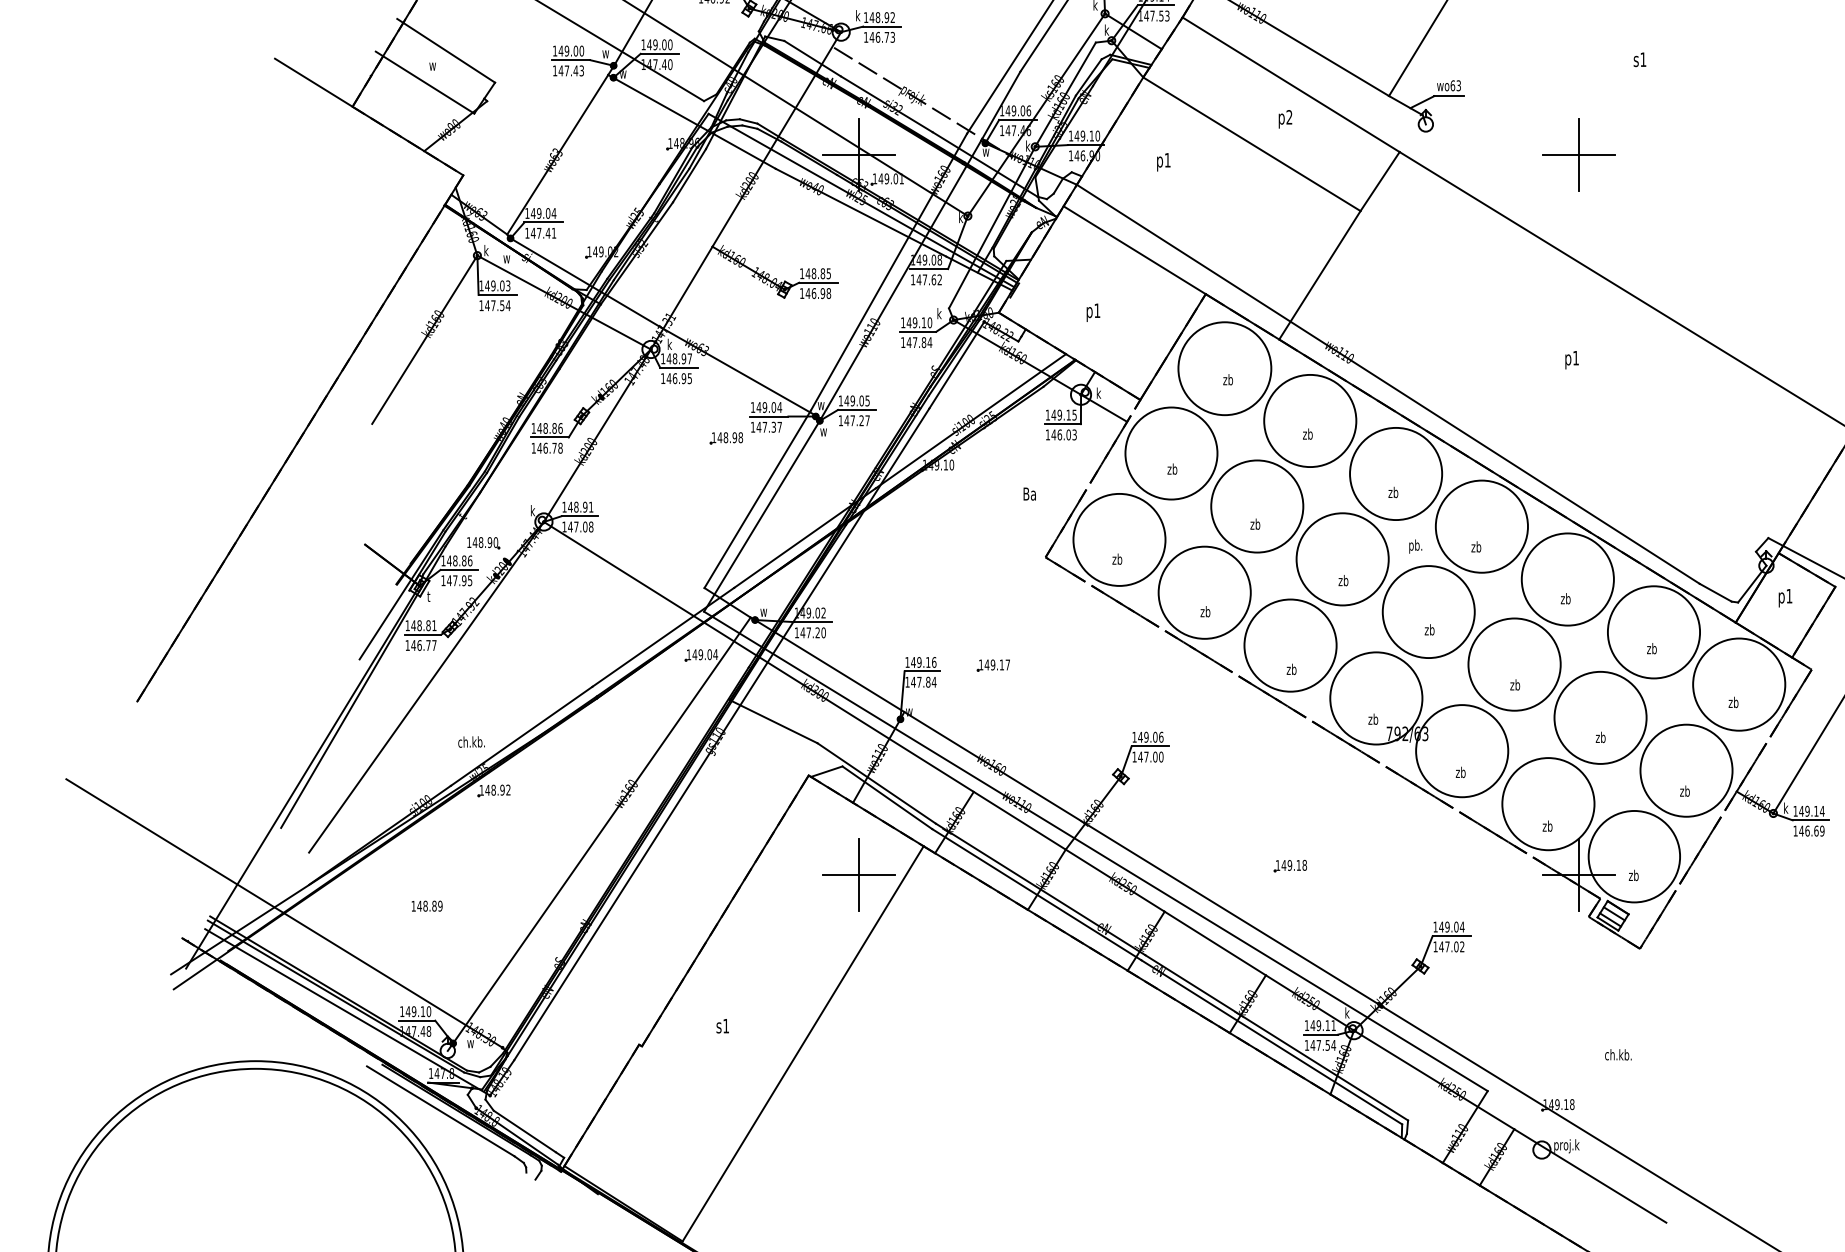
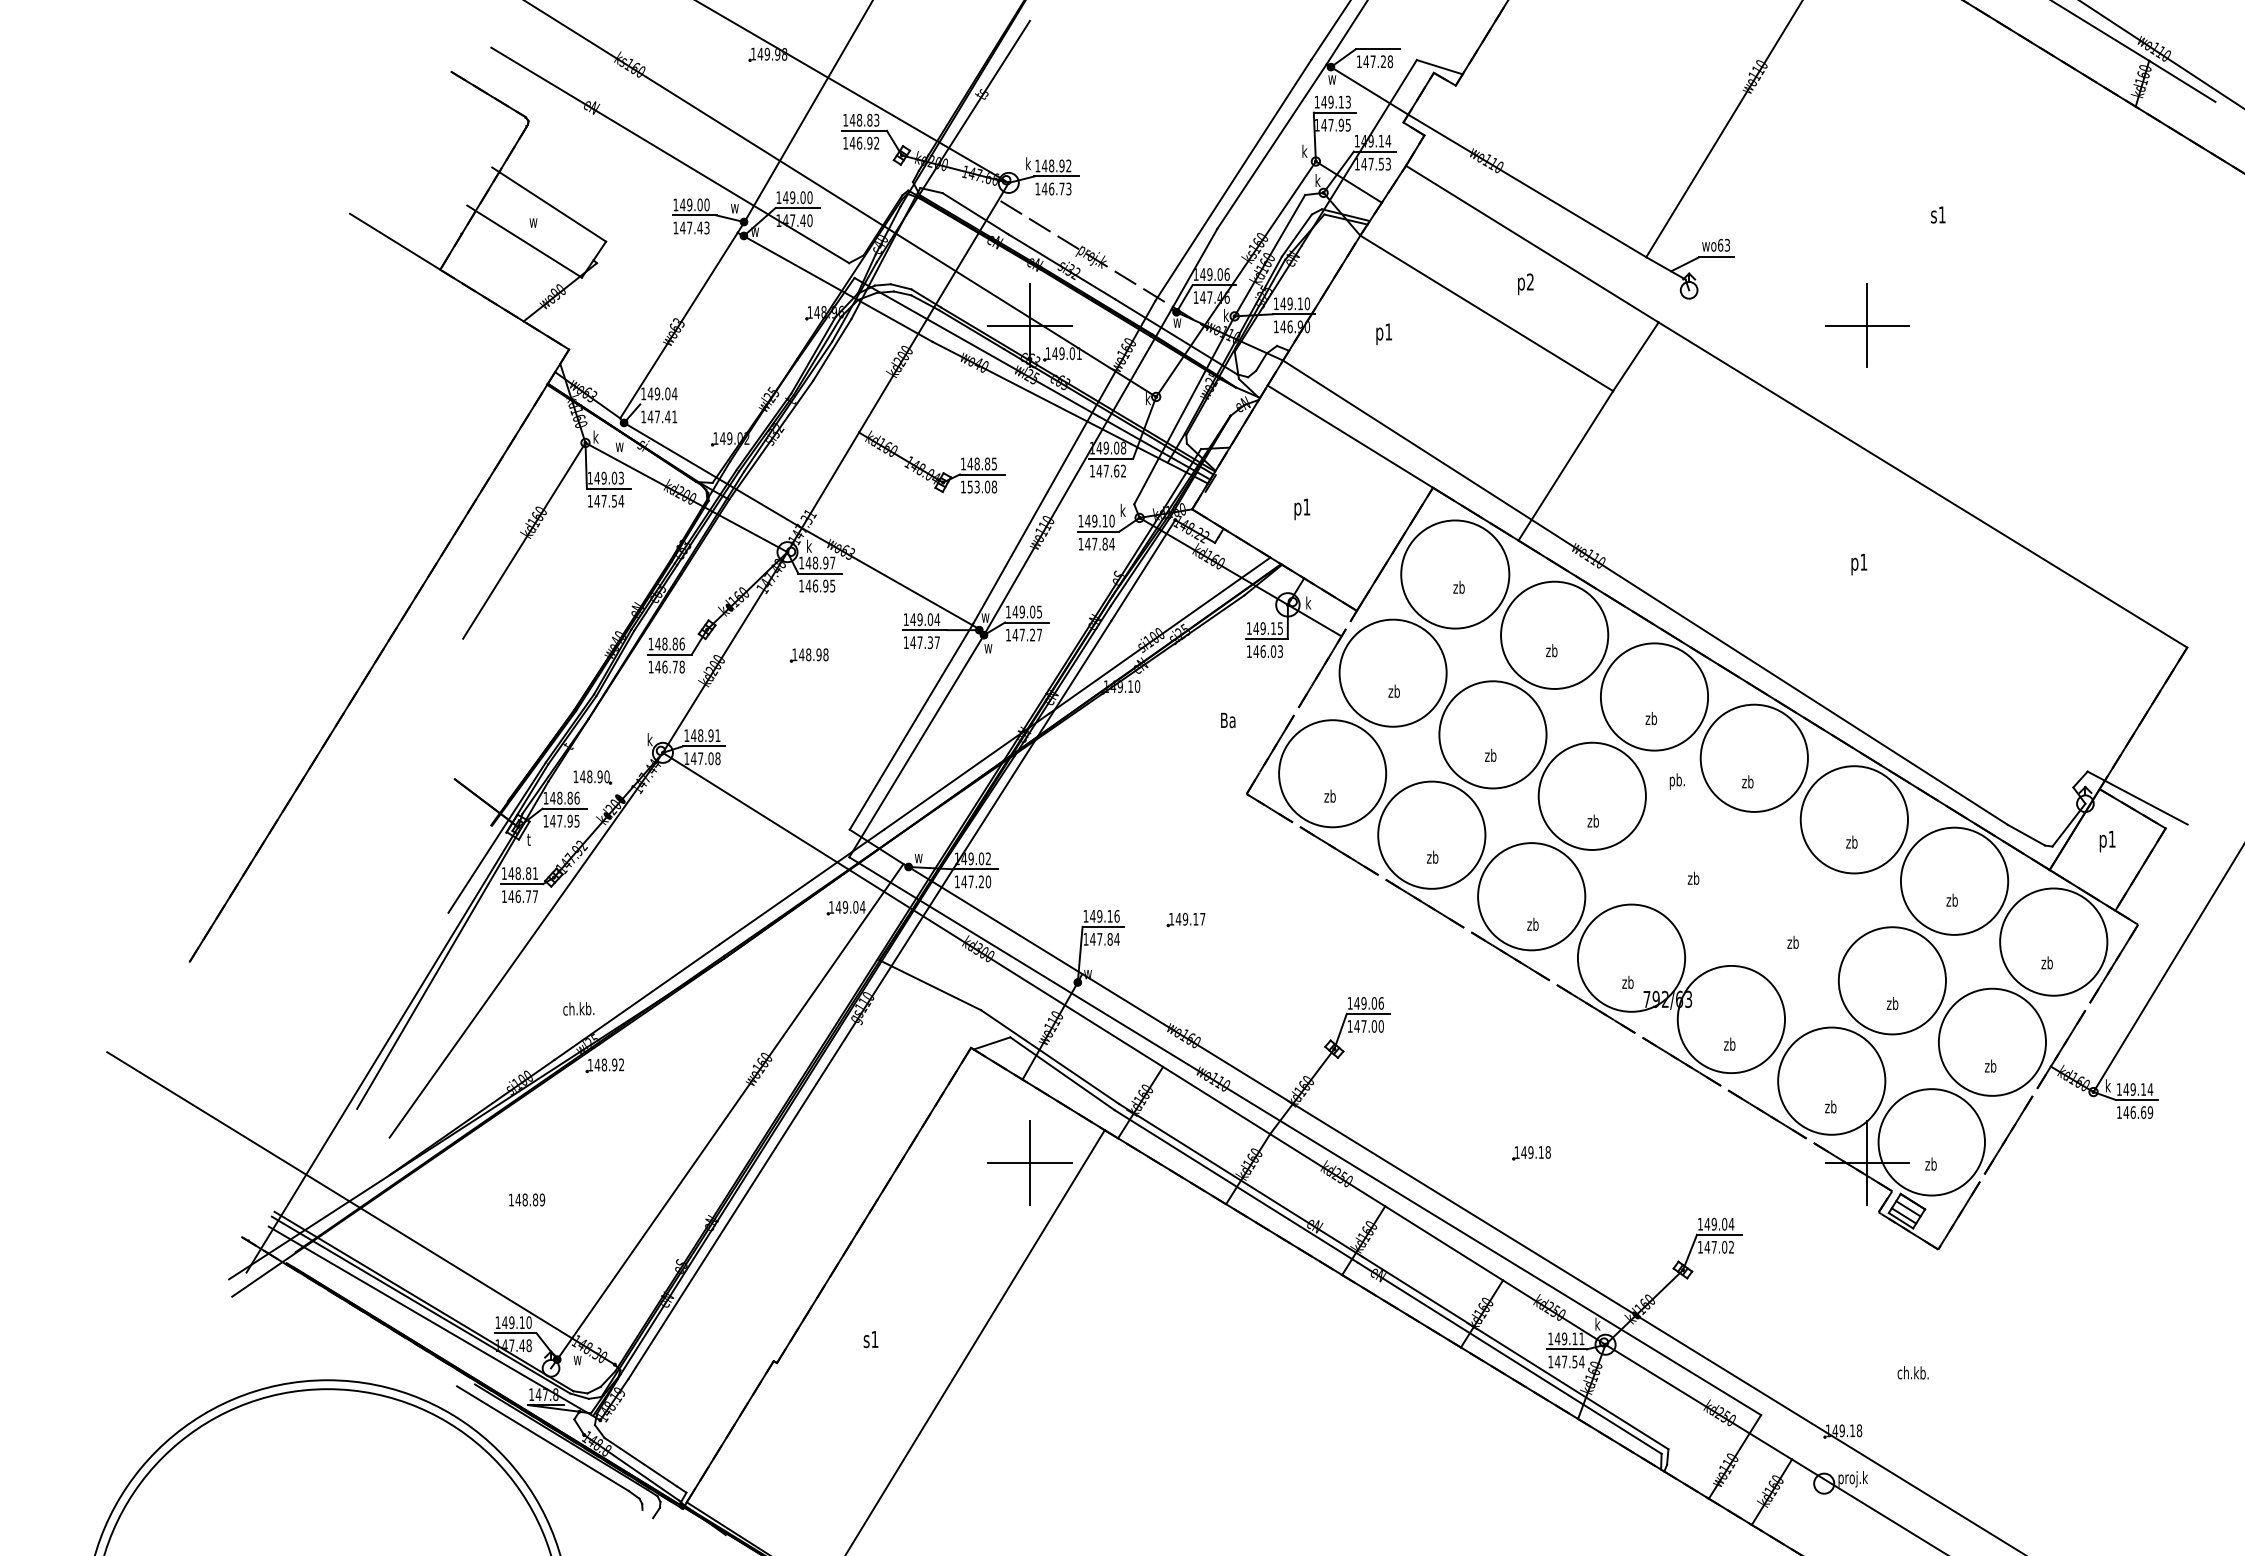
line: (543, 222) -> (662, 404), removed
text: (815, 293) -> (978, 486), 146.98 -> 153.08
part: (725, 438) -> (808, 655), moved
part: (1471, 638) -> (1742, 888), removed

